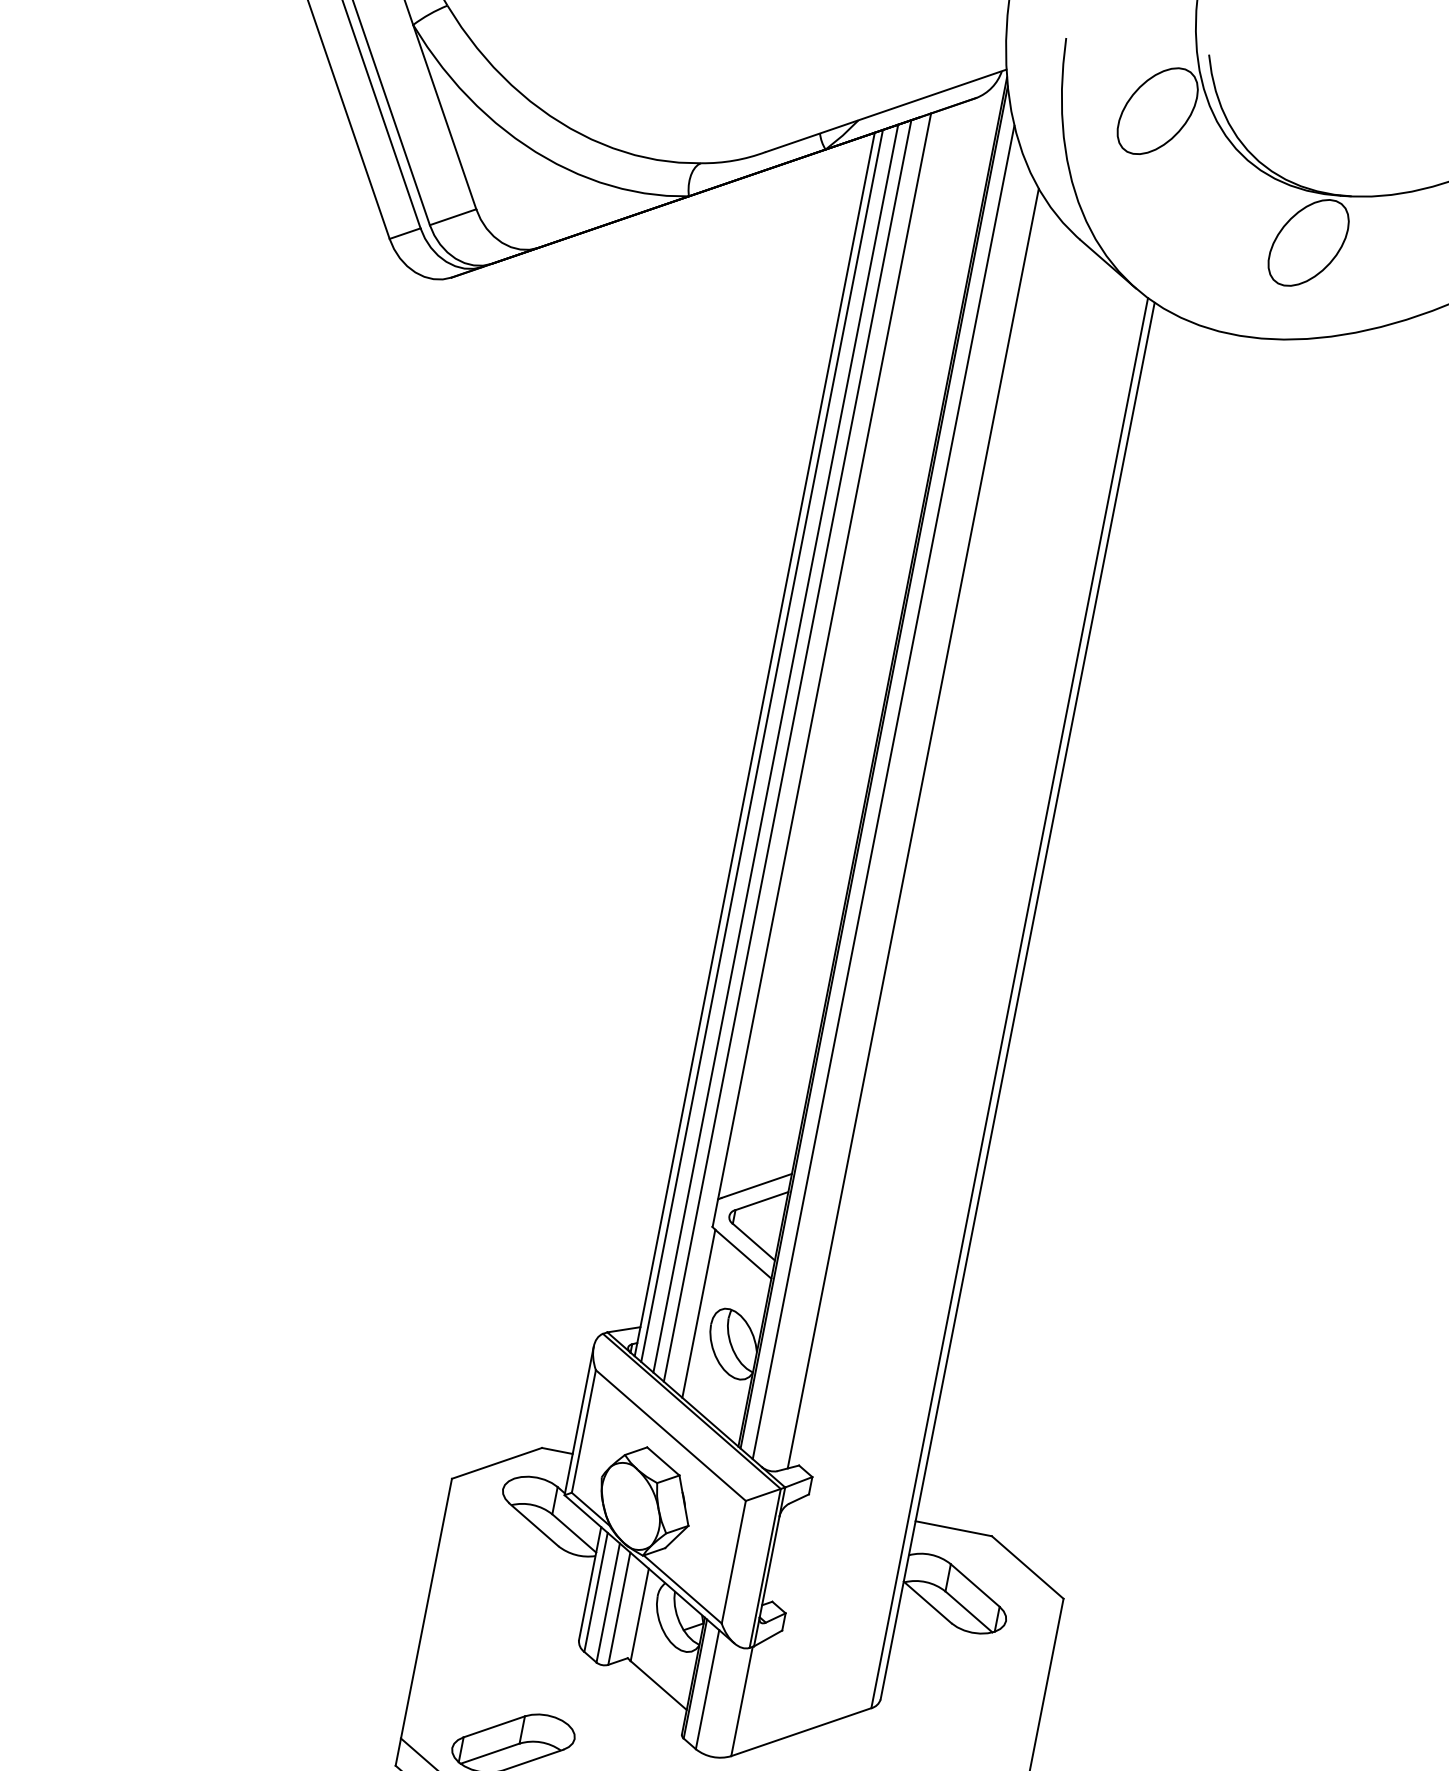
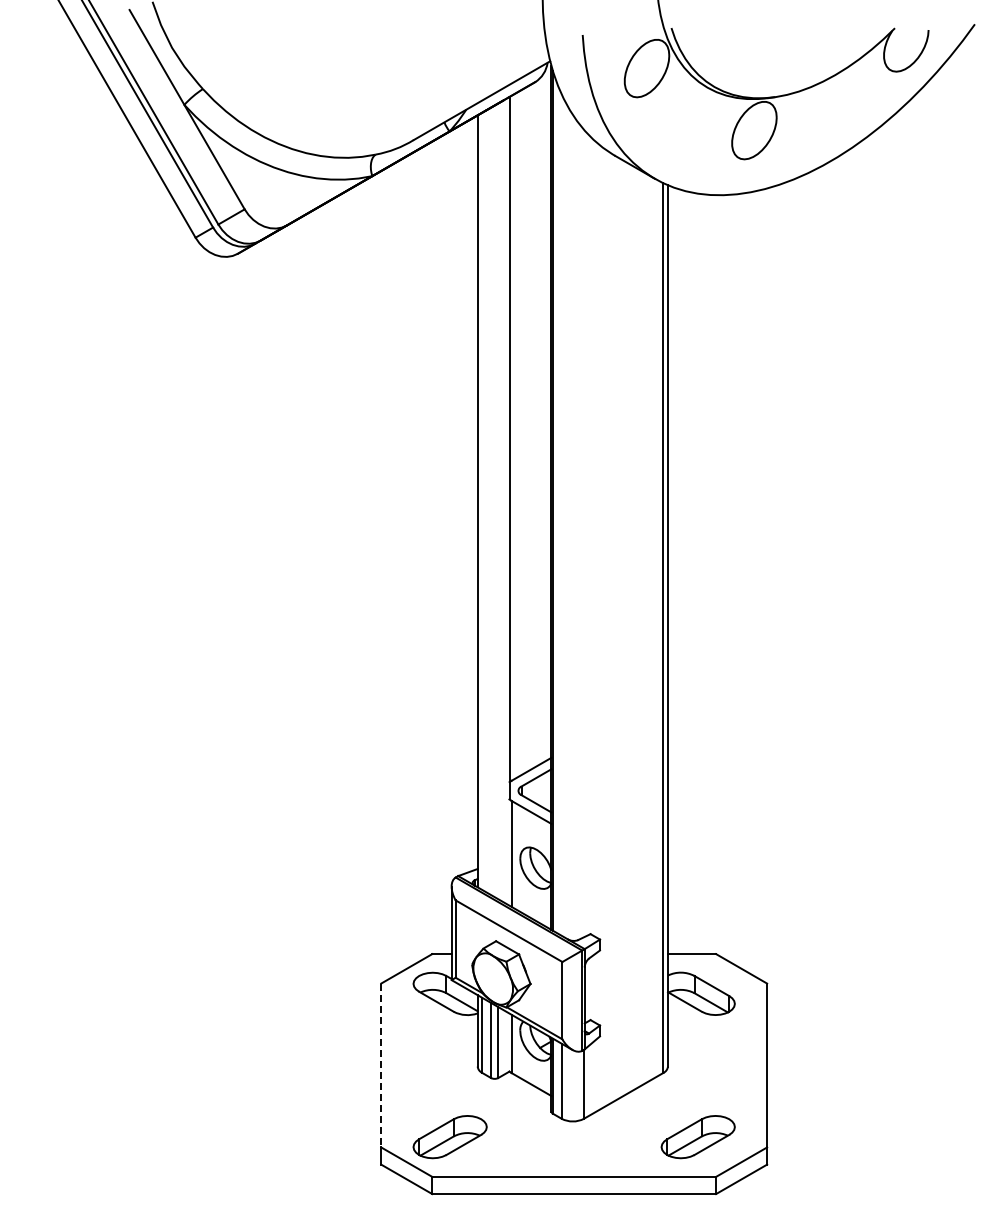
line: (762, 744) -> (482, 500), removed
line: (775, 747) -> (490, 500), removed
line: (787, 751) -> (498, 501), removed
line: (883, 791) -> (561, 514), removed
line: (914, 828) -> (584, 533), removed
line: (426, 1608) -> (381, 1065), solid -> dashed

